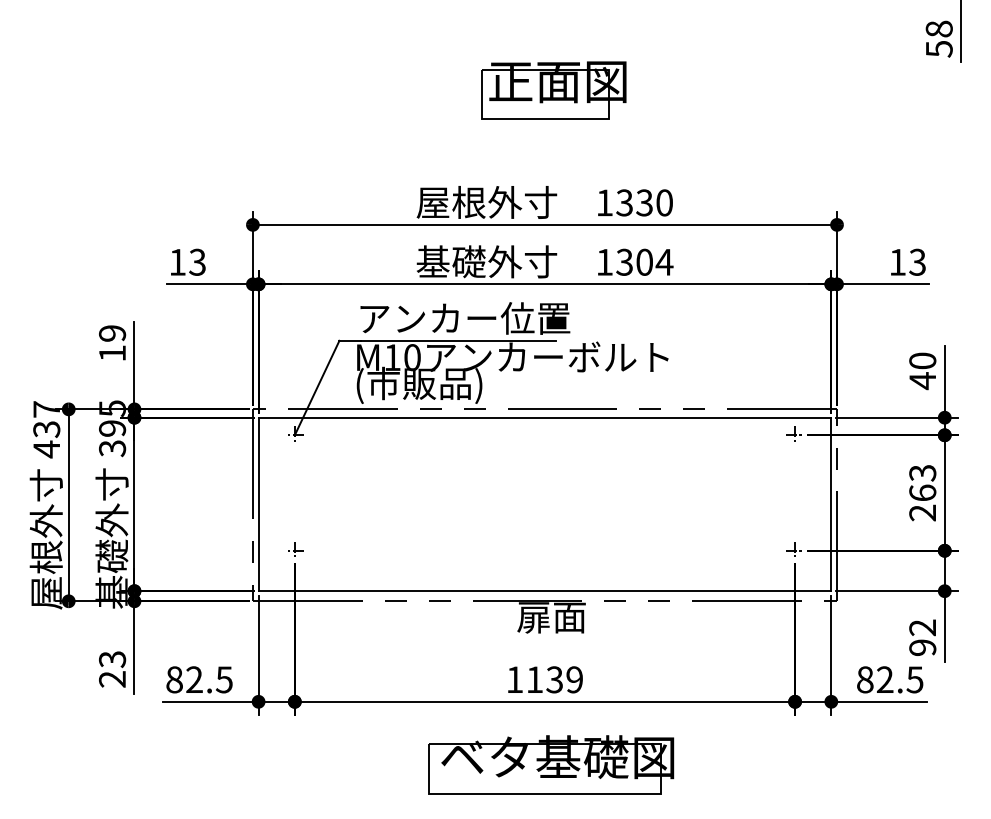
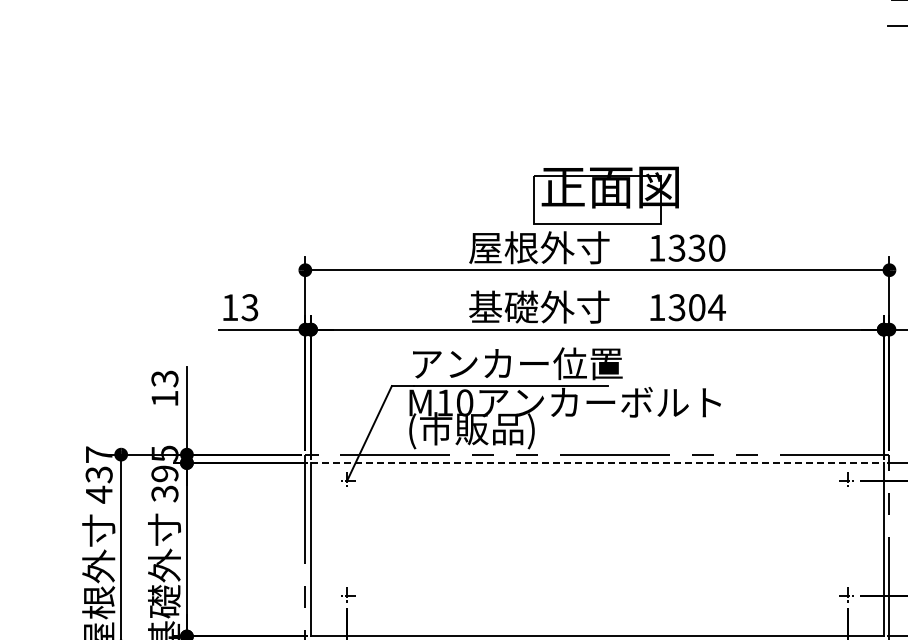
part: (553, 90) -> (605, 195), moved
text: (112, 333) -> (164, 378), 19 -> 13
line: (545, 417) -> (597, 462), solid -> dashed

